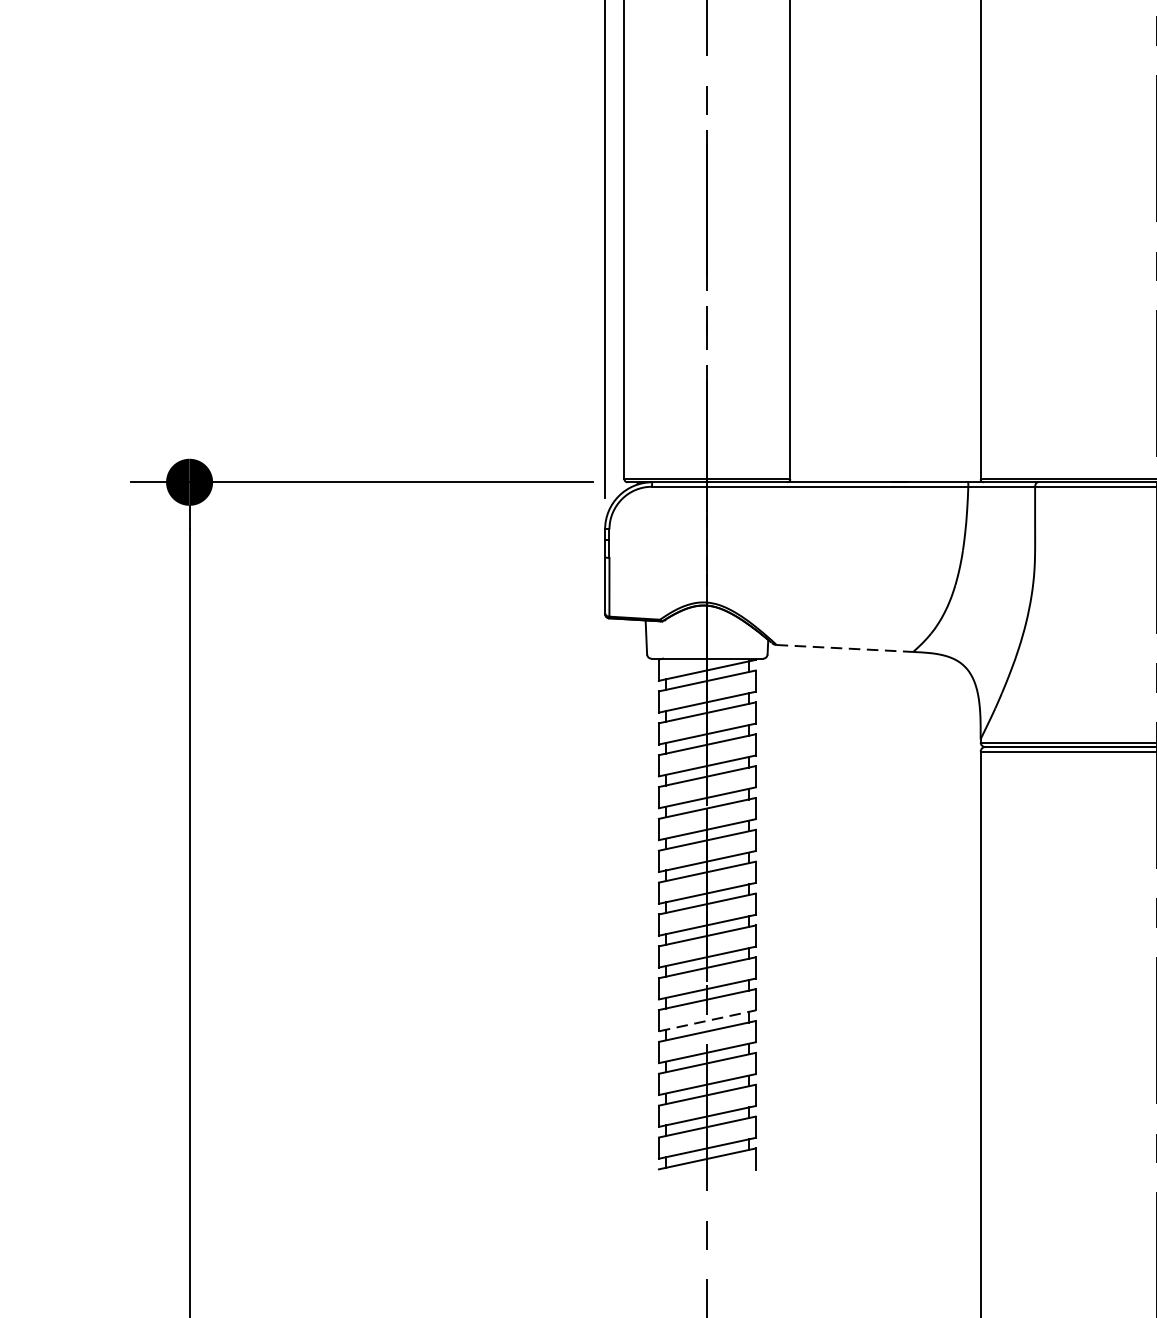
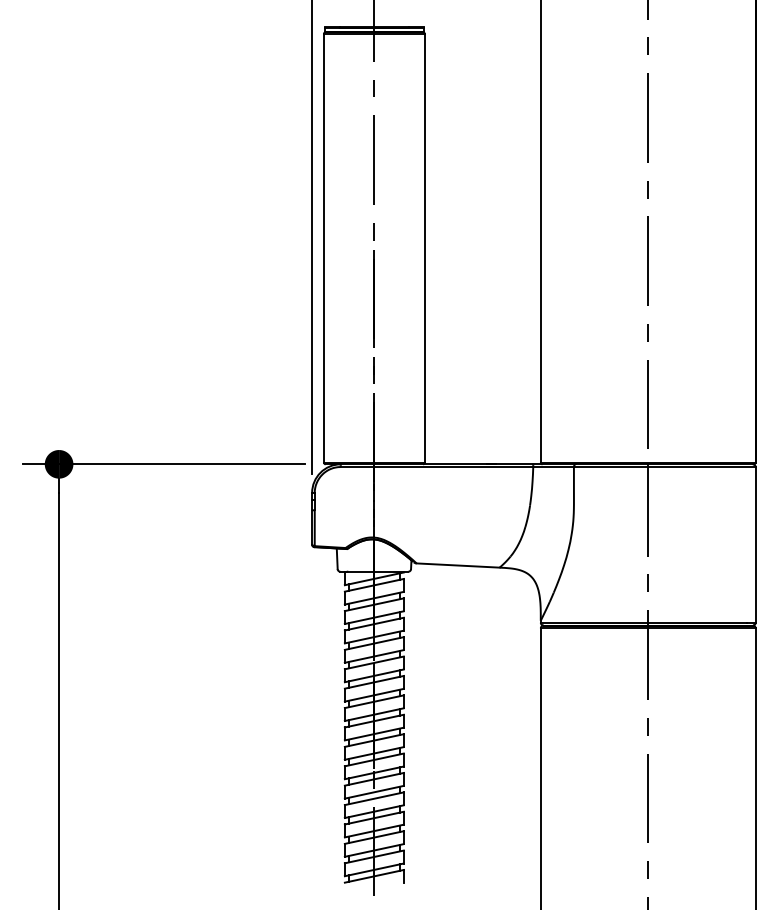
line: (845, 648) -> (458, 565), dashed -> solid
line: (707, 1021) -> (374, 792), dashed -> solid

